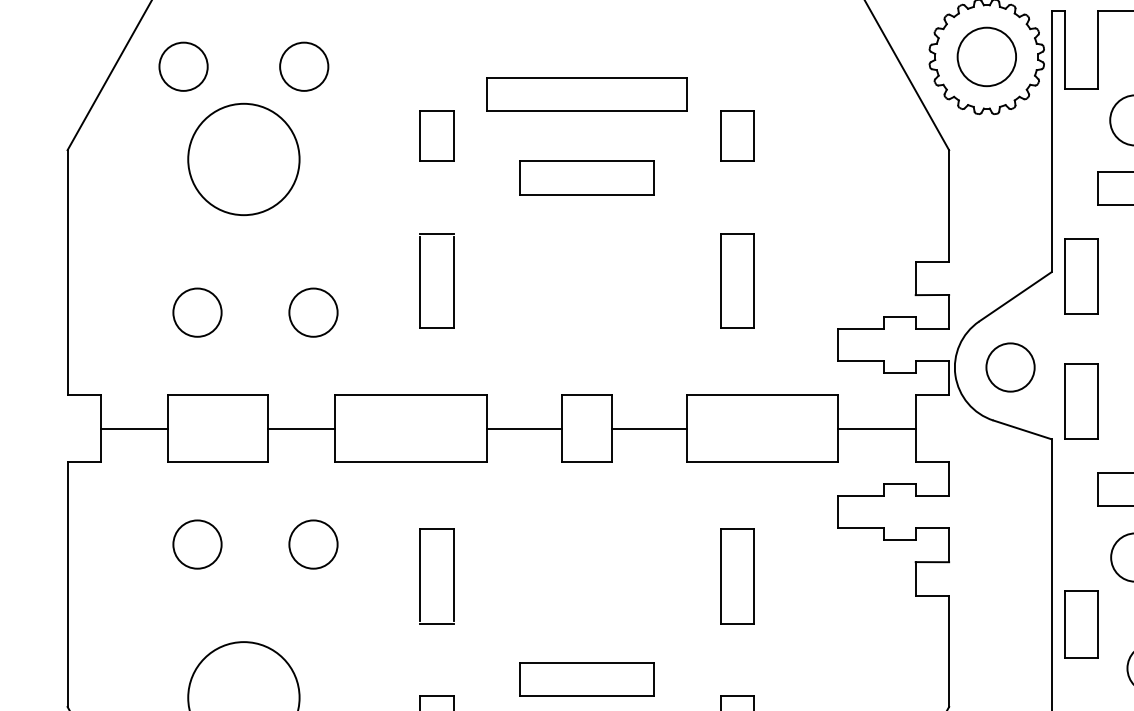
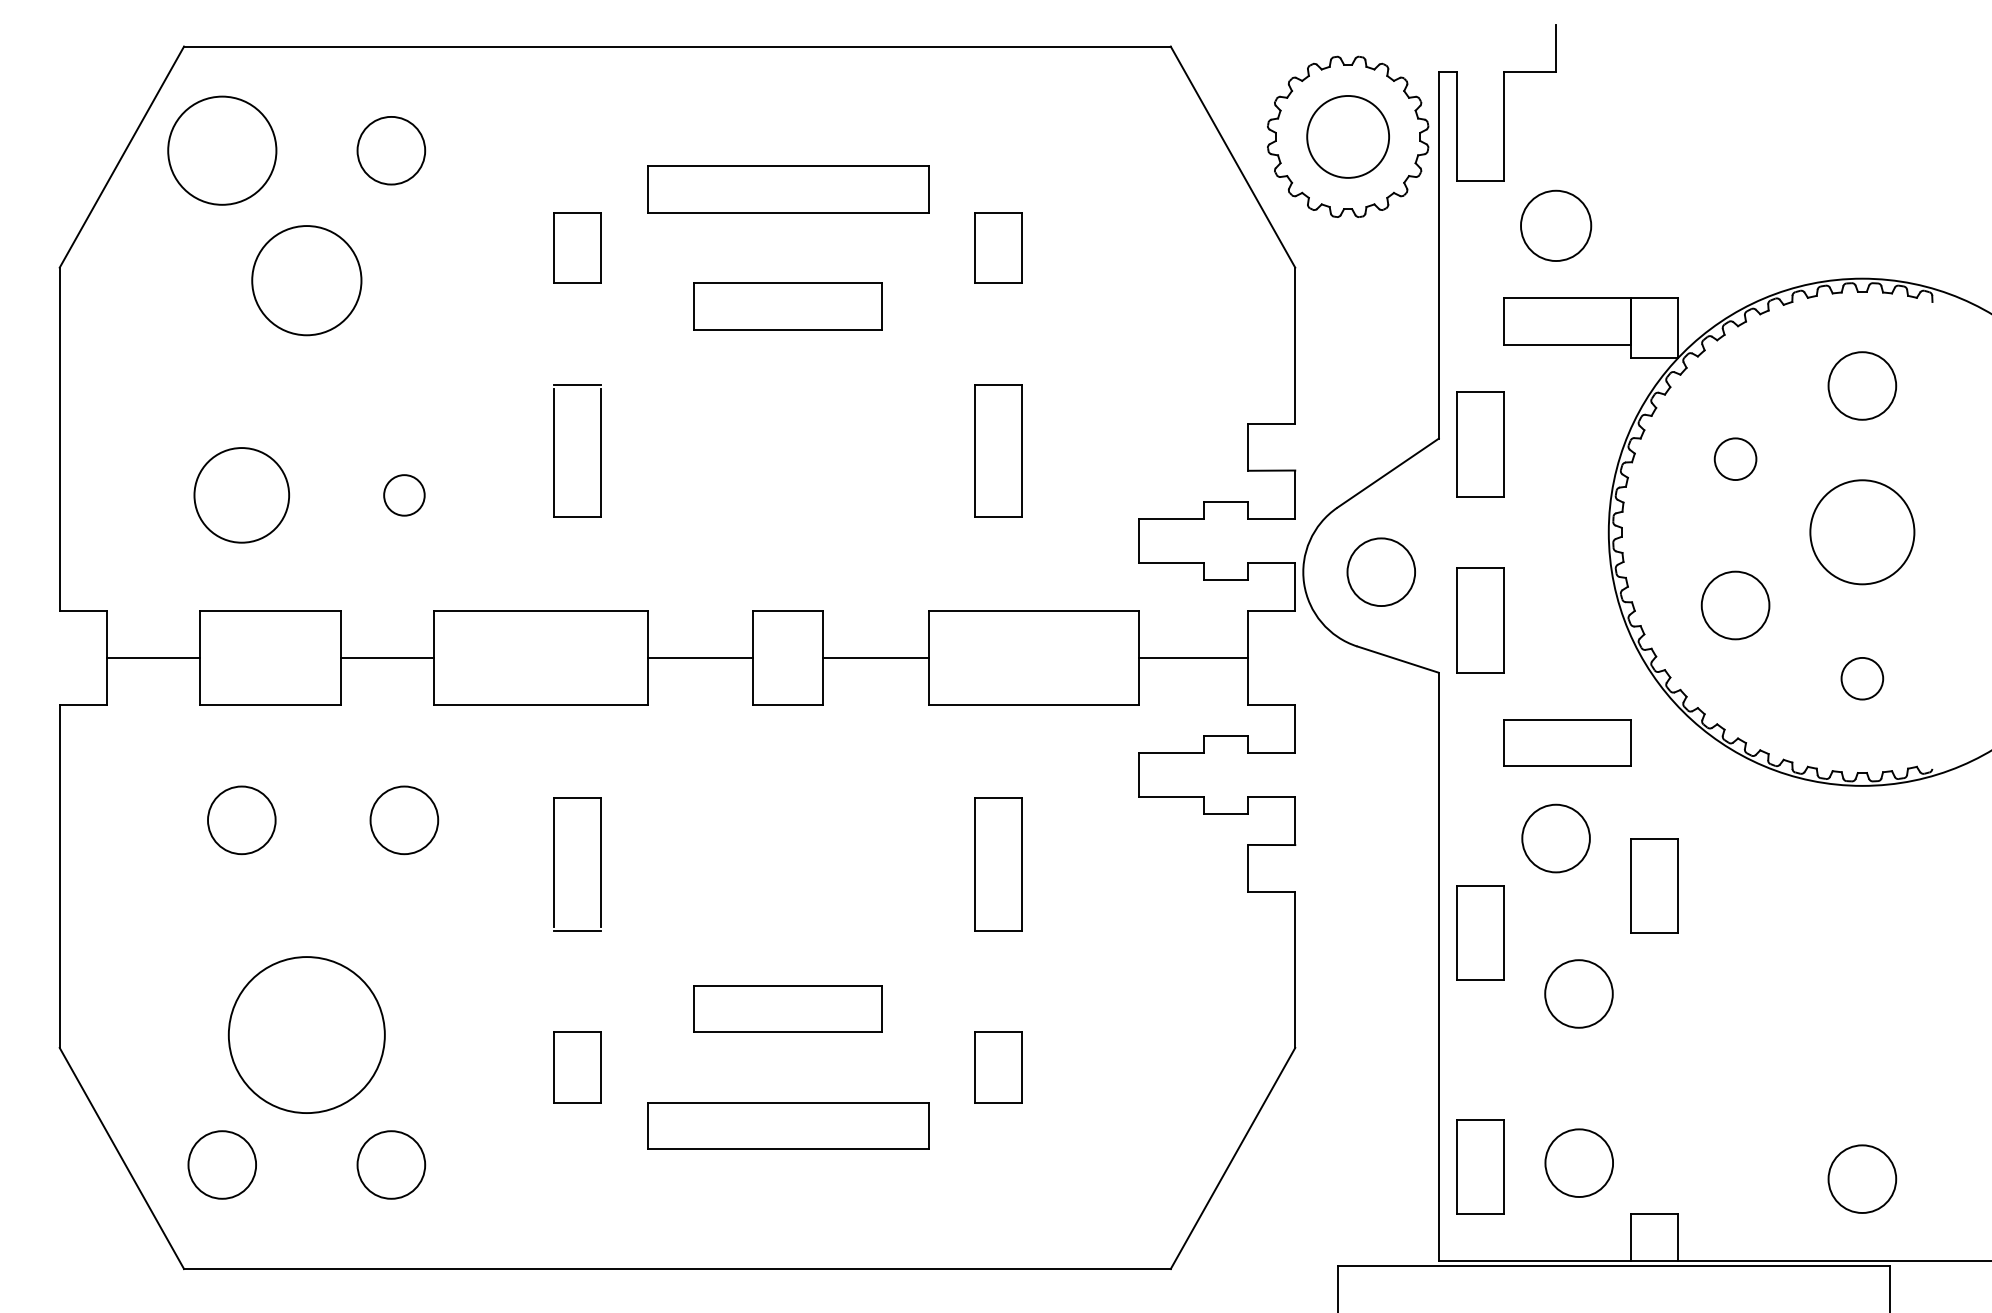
circle: (183, 66) -> (222, 150), size x1.6
circle: (243, 159) -> (306, 280), size x0.7
circle: (197, 312) -> (241, 495), size x1.4
circle: (313, 312) -> (404, 495), size x0.6

